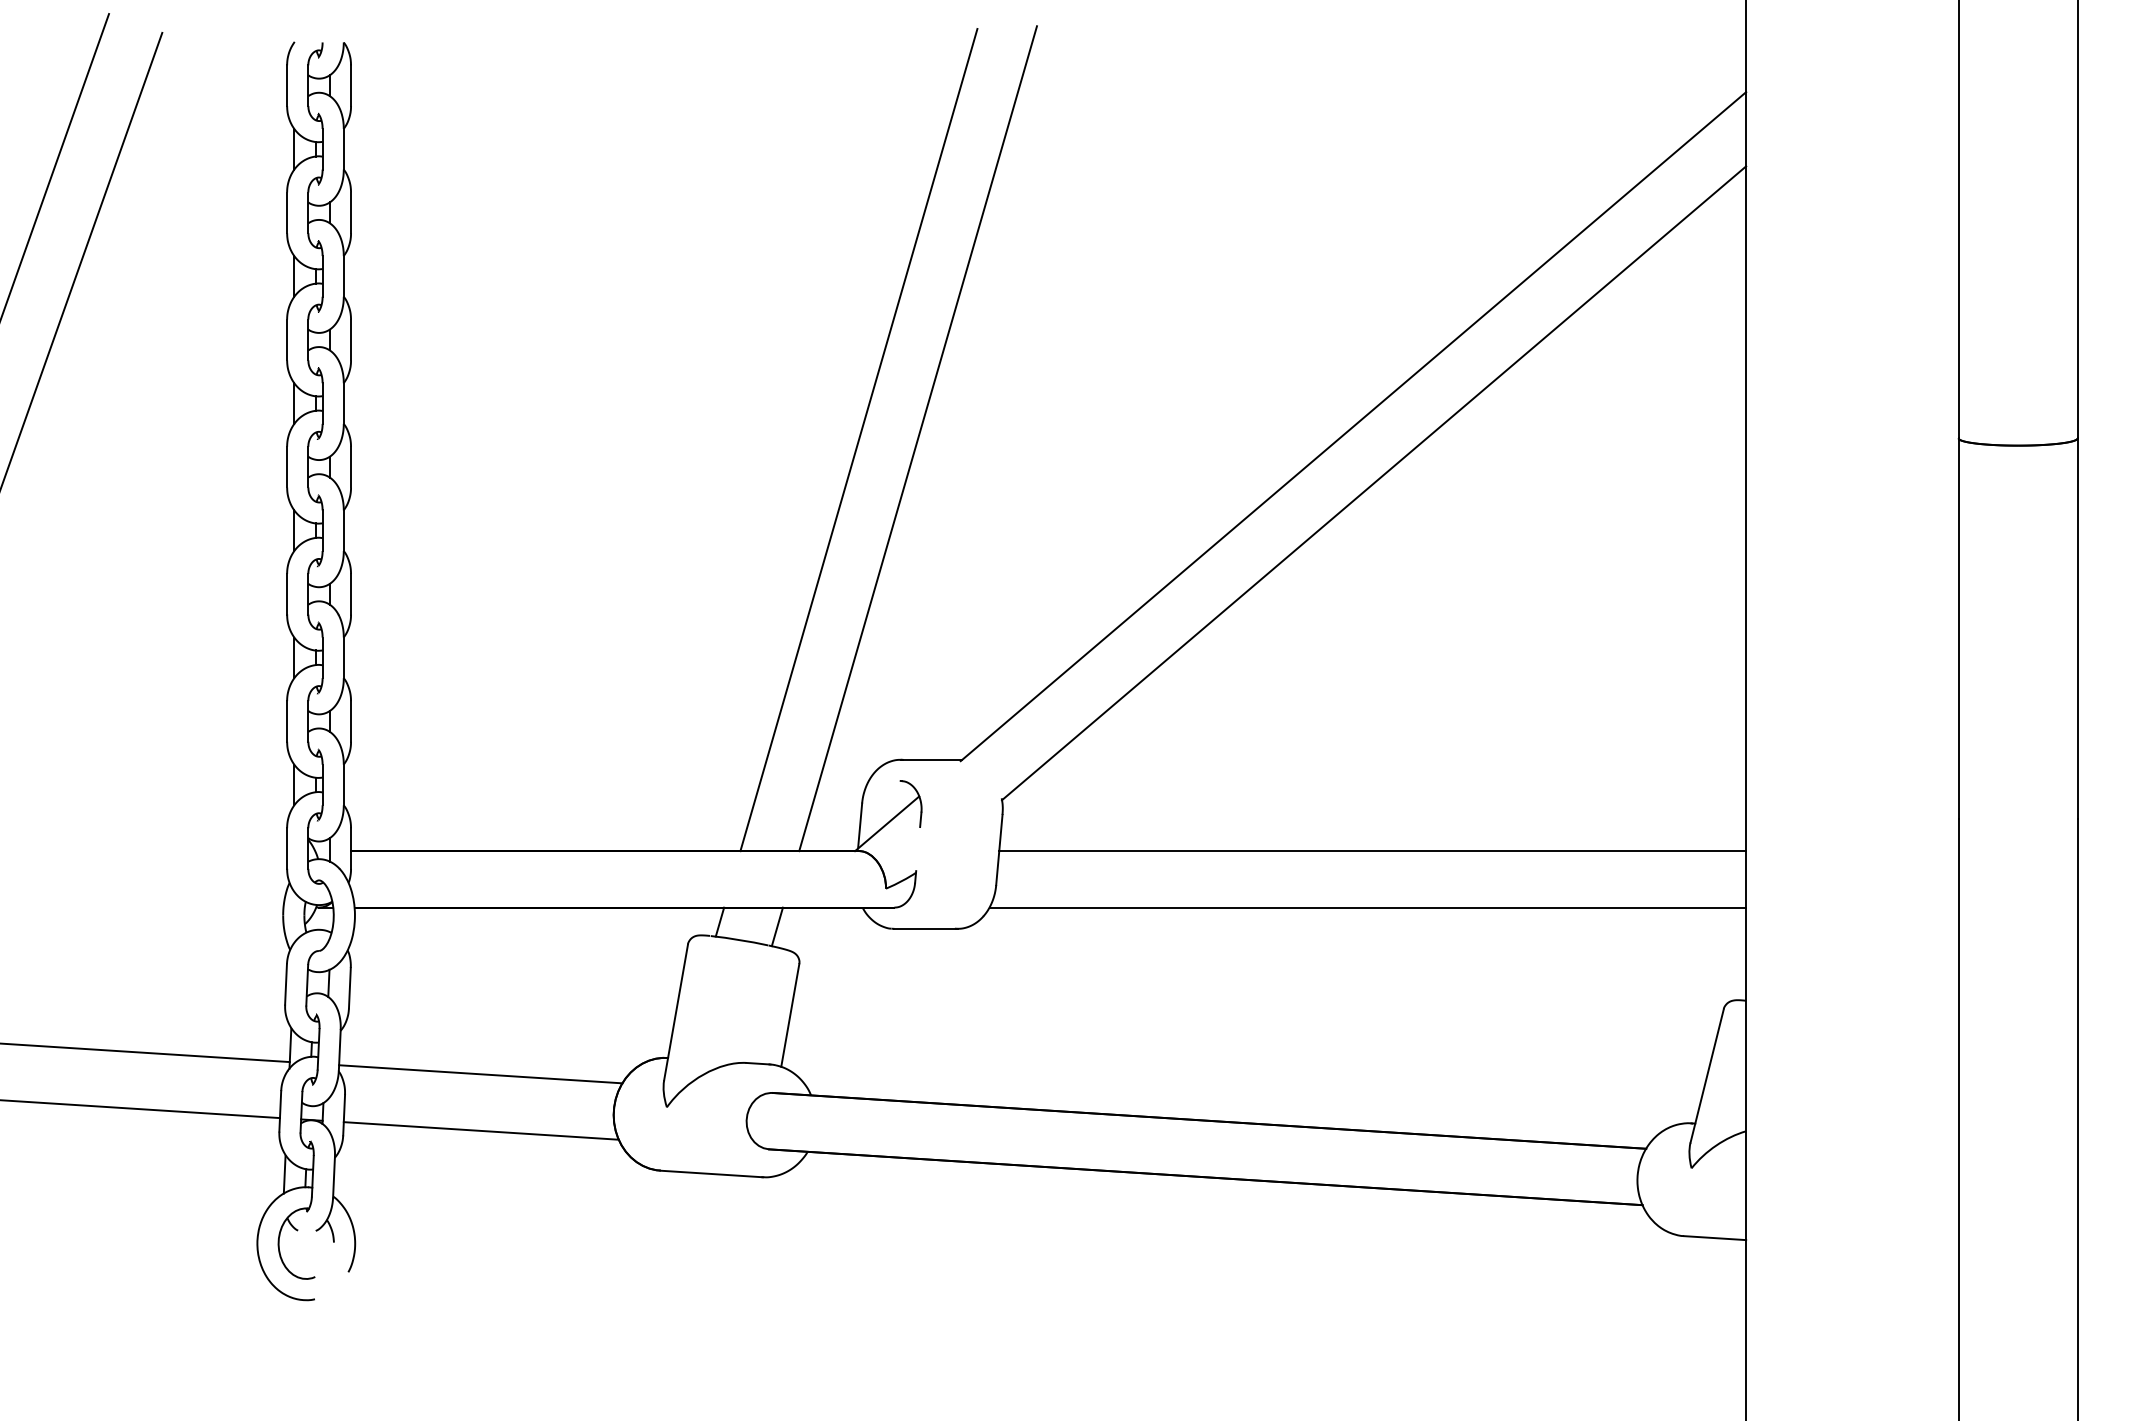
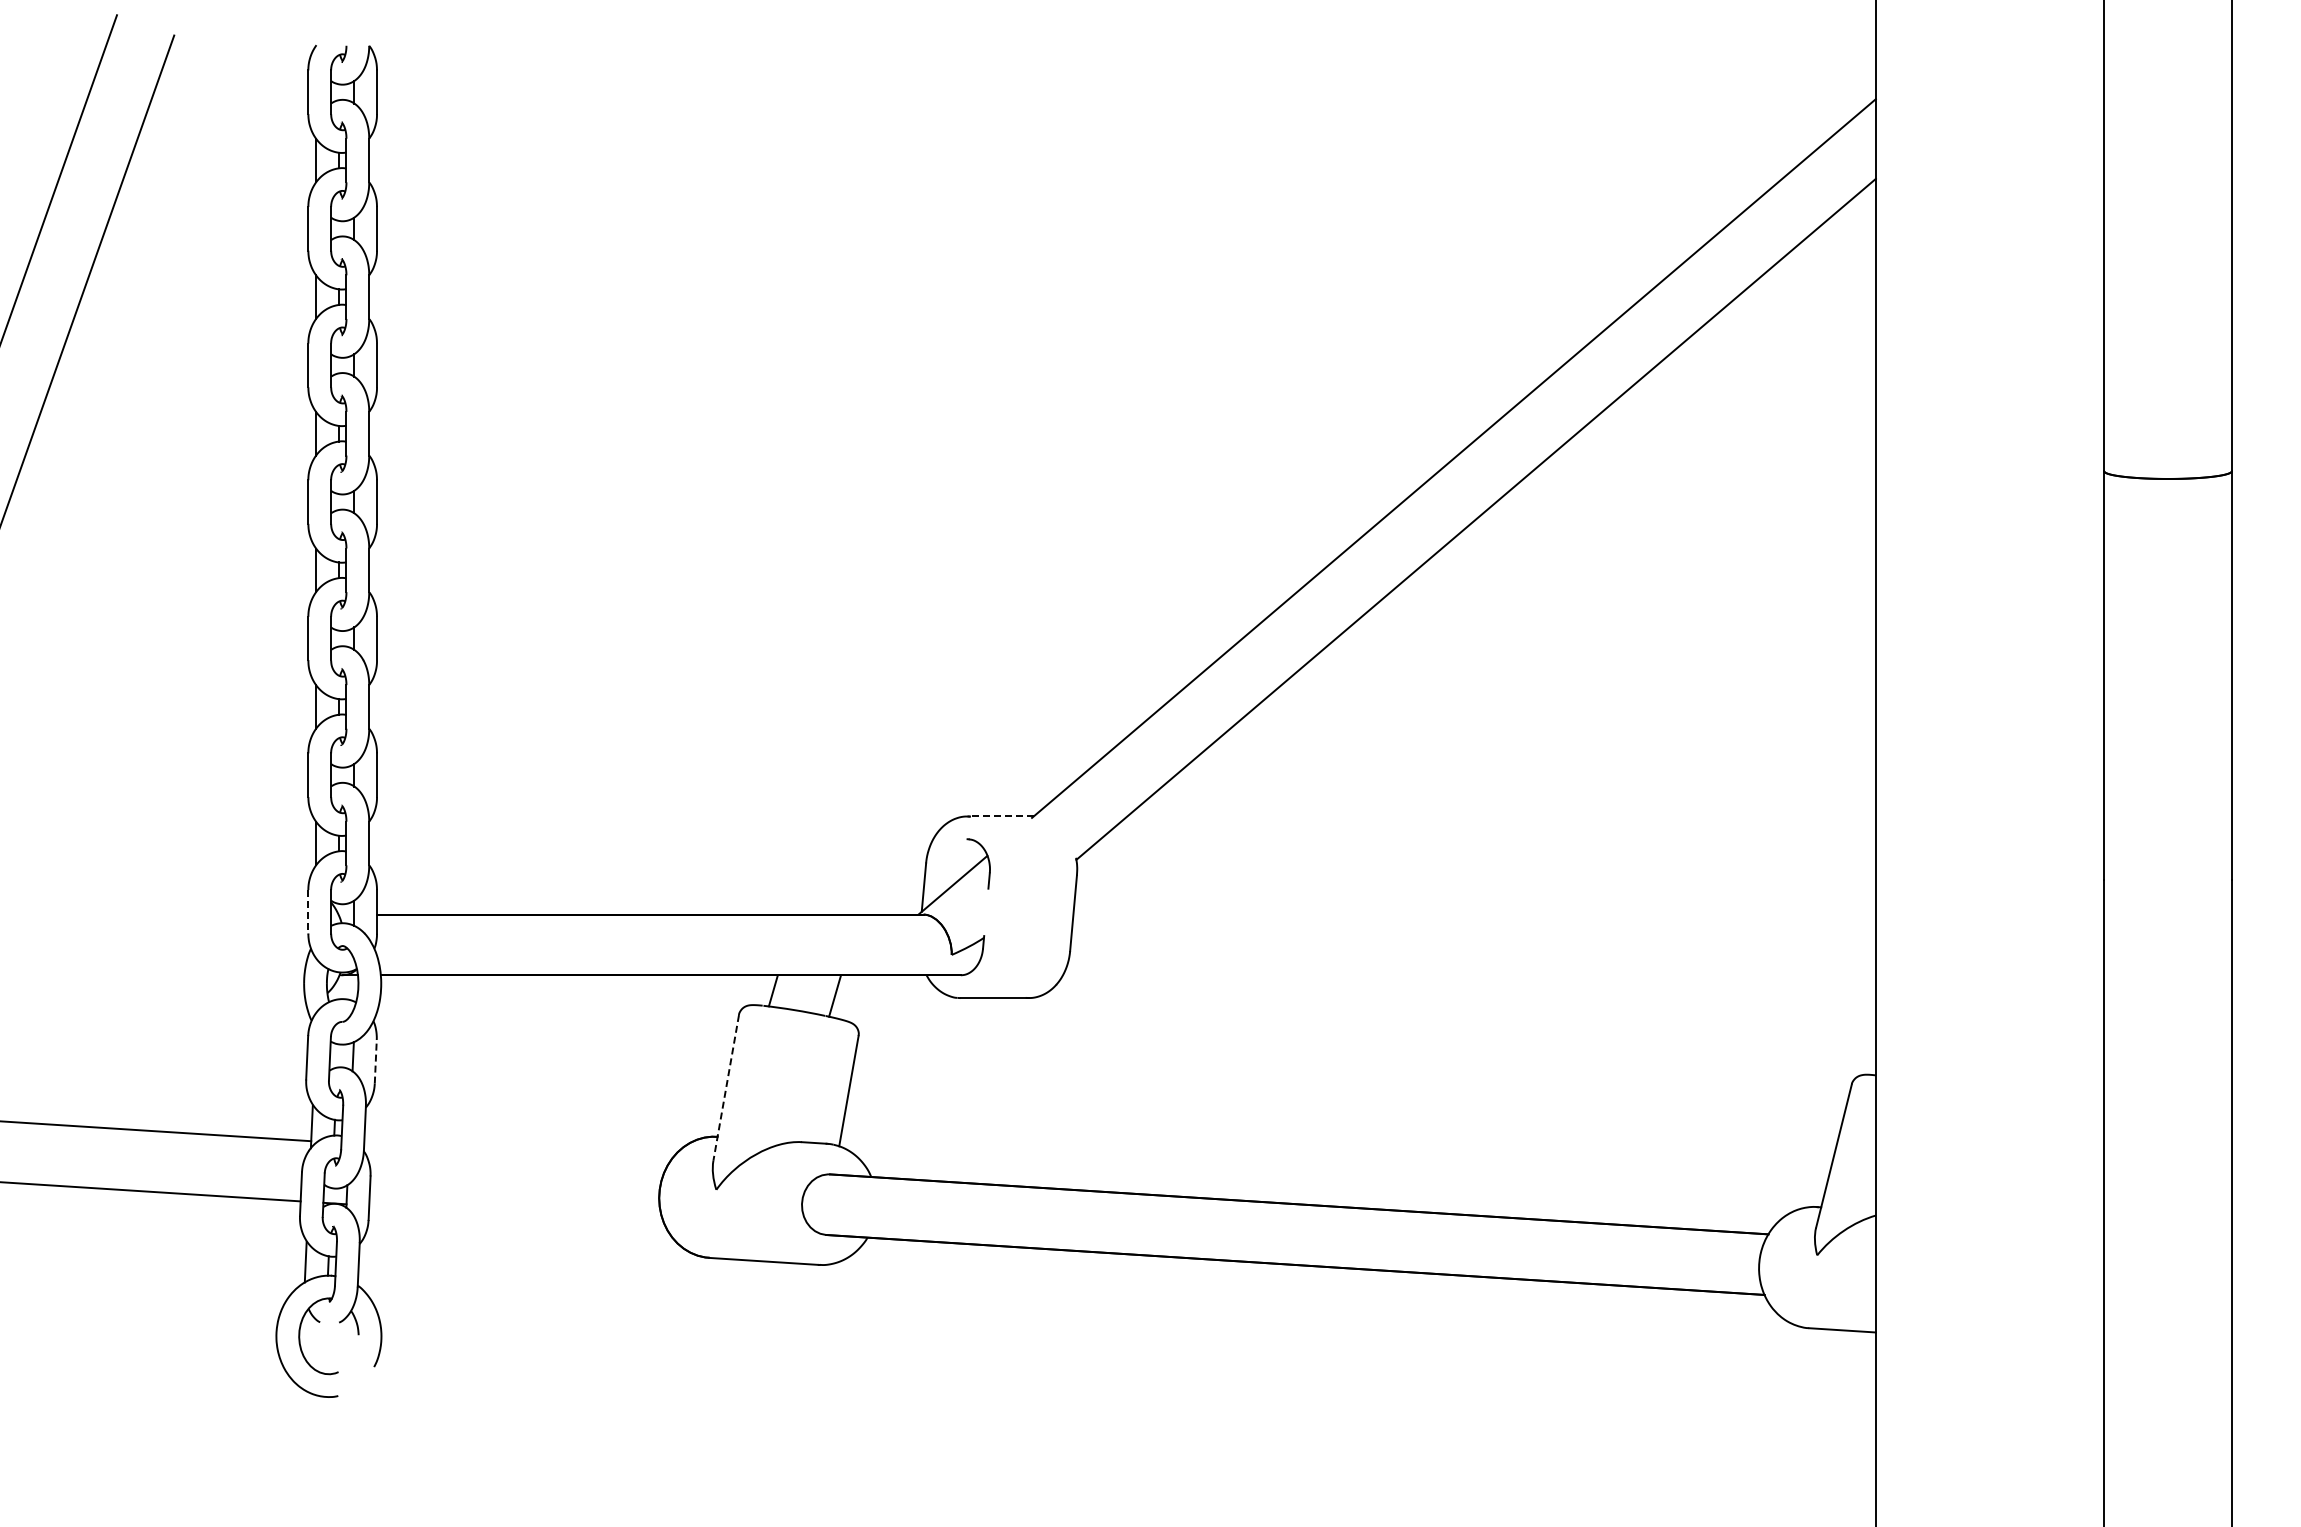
line: (917, 438) -> (985, 471), removed
line: (858, 439) -> (922, 472), removed
line: (931, 759) -> (1000, 816), solid -> dashed
line: (287, 848) -> (308, 911), solid -> dashed
line: (1372, 851) -> (1474, 914), removed
line: (1366, 907) -> (1468, 975), removed
line: (349, 987) -> (375, 1061), solid -> dashed
line: (676, 1013) -> (726, 1088), solid -> dashed
line: (480, 1074) -> (516, 1154), removed
line: (480, 1130) -> (516, 1214), removed

